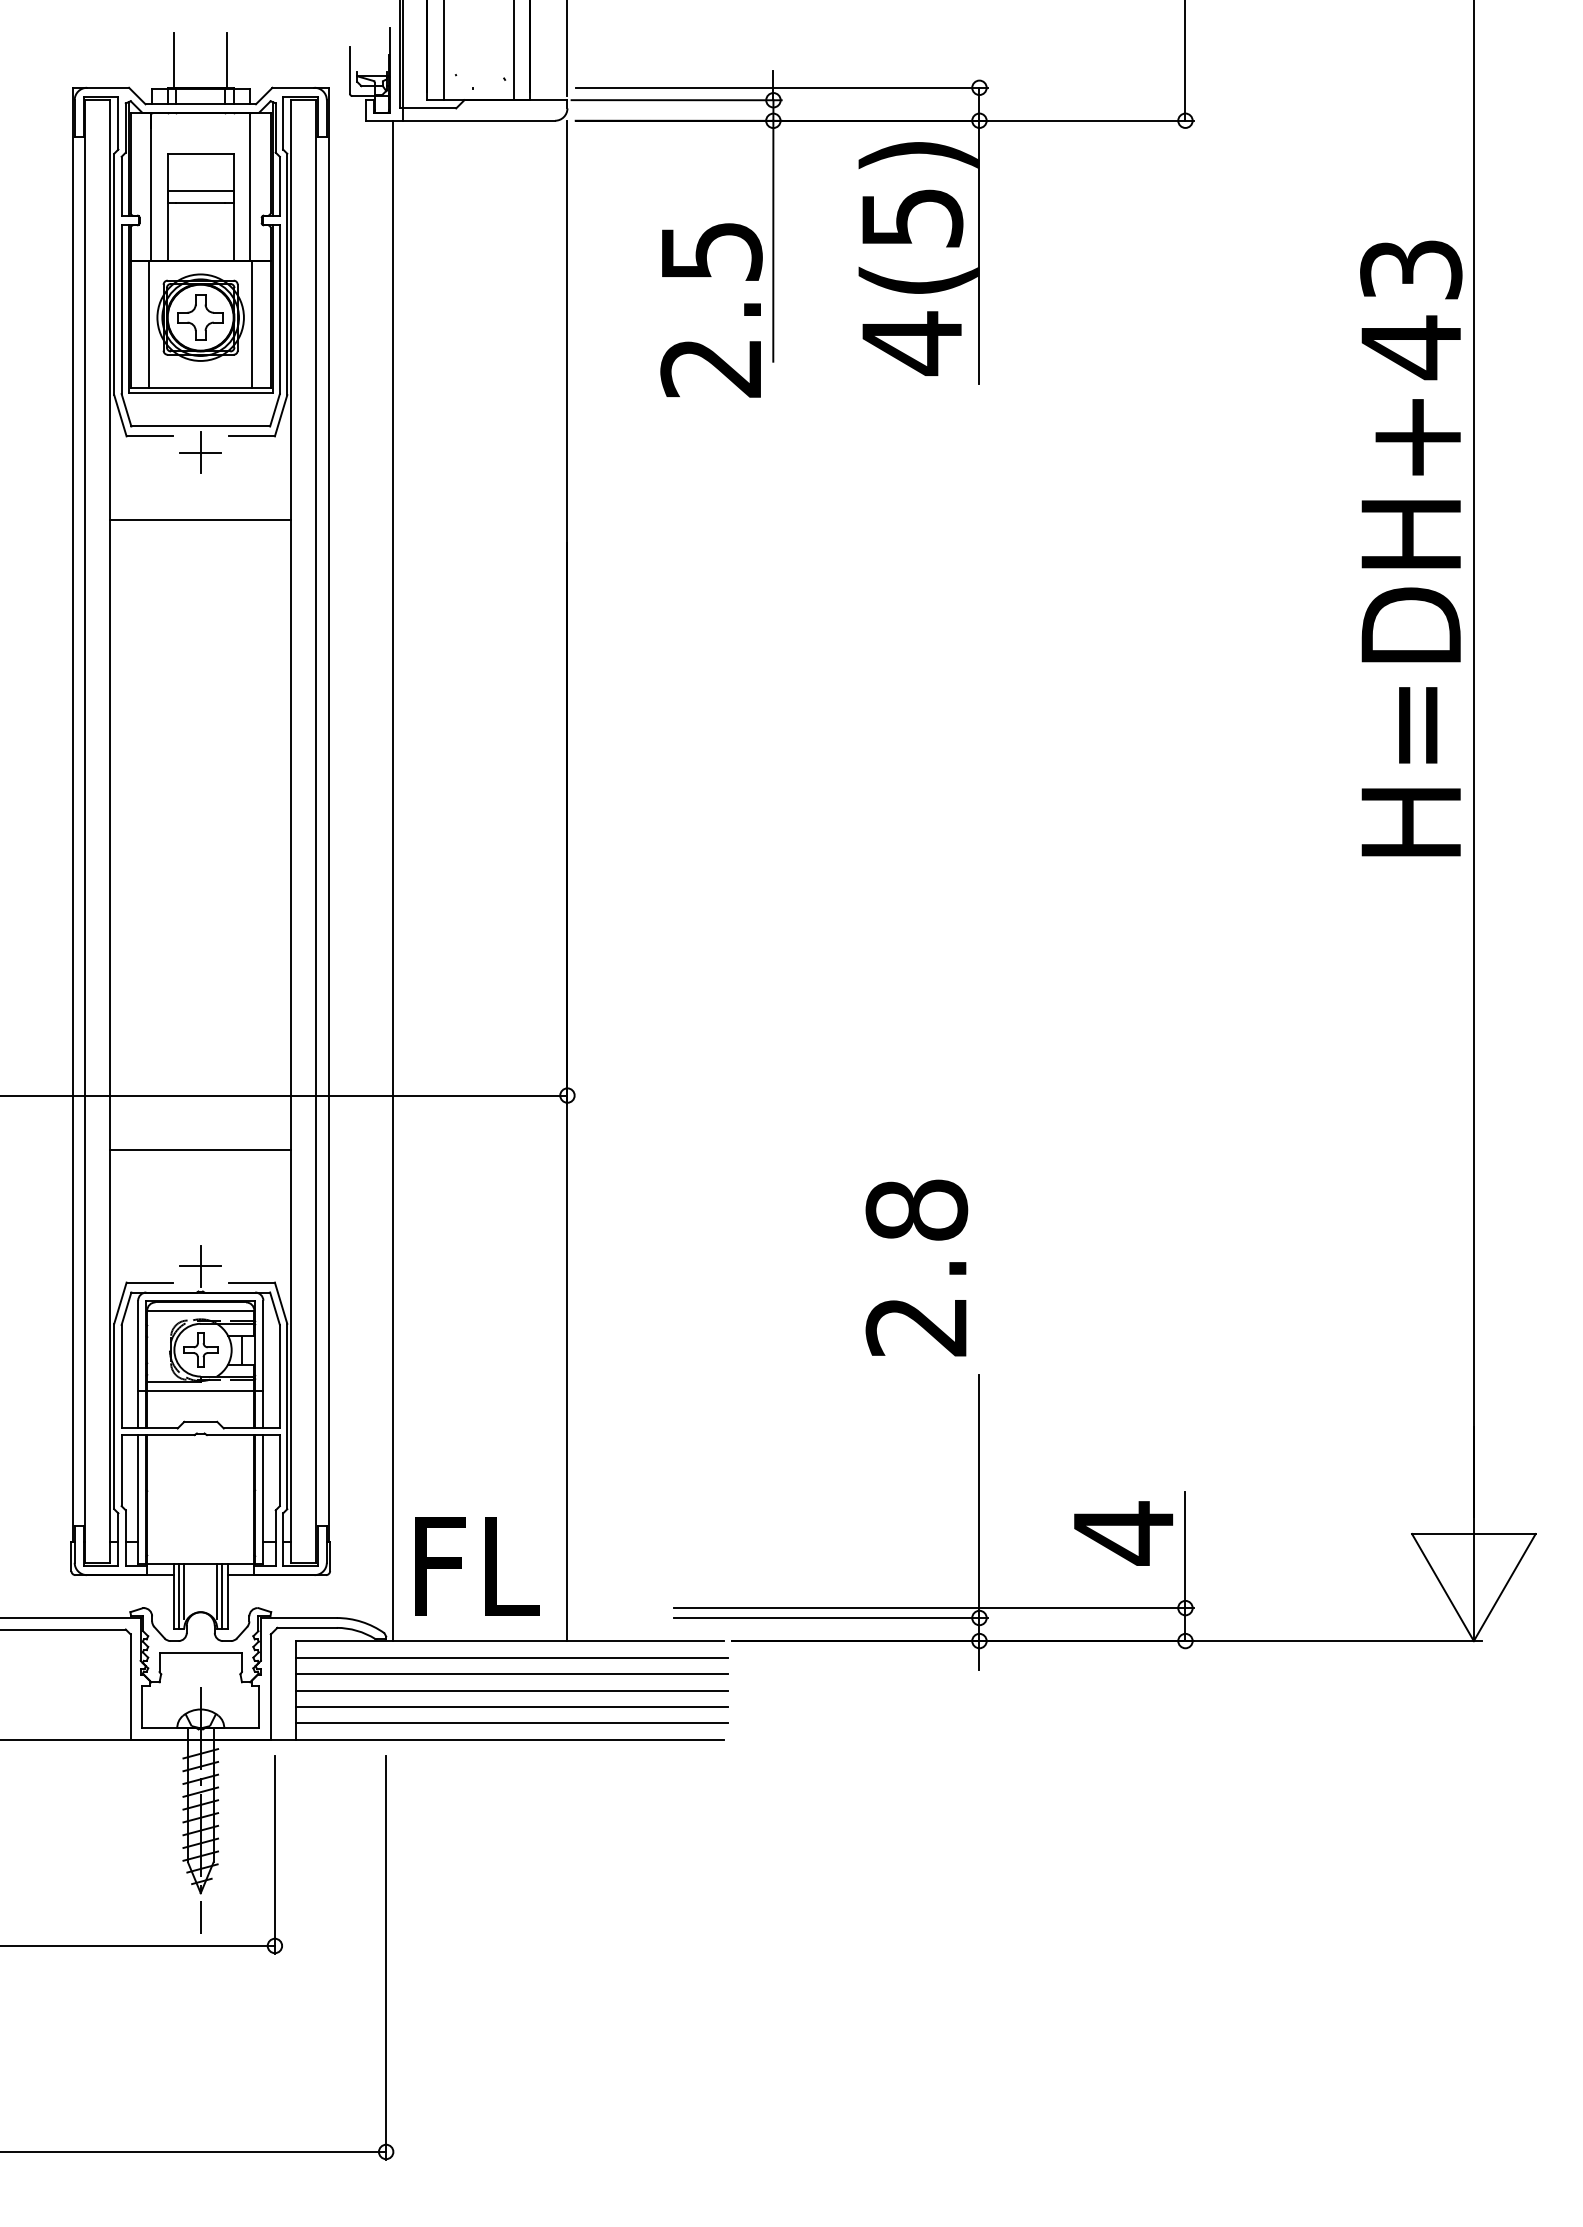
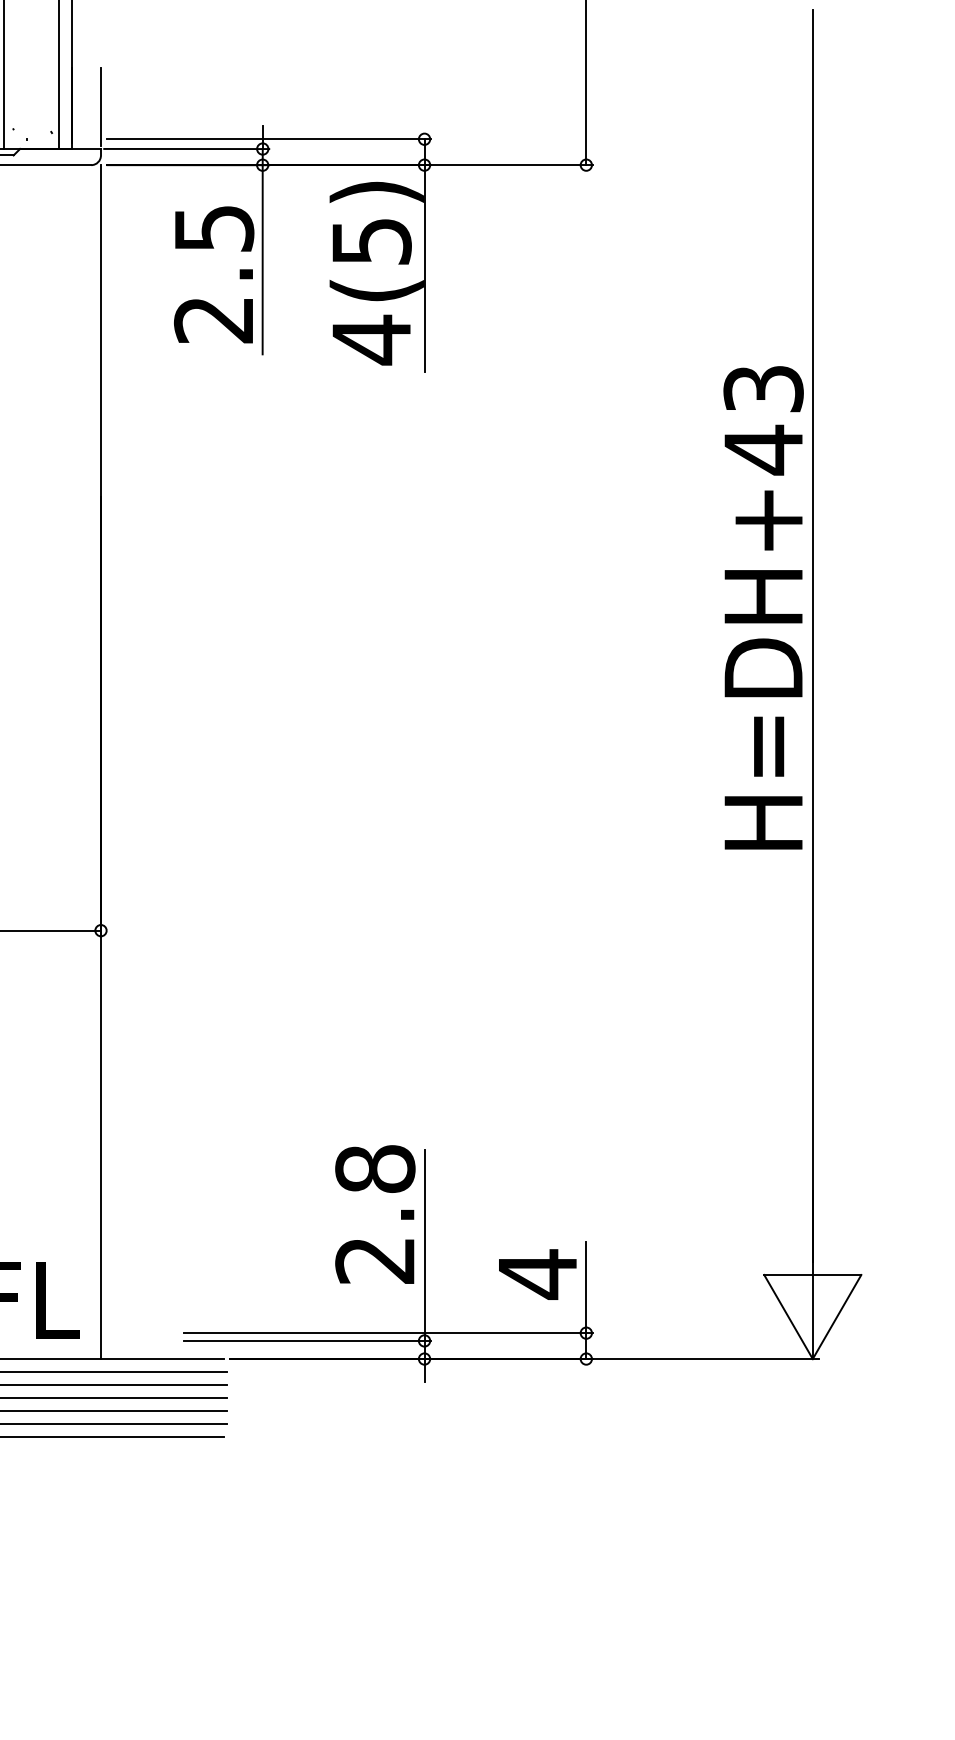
text: (711, 310) -> (214, 274), moved
text: (1411, 548) -> (763, 607), moved
text: (916, 1267) -> (375, 1214), moved

